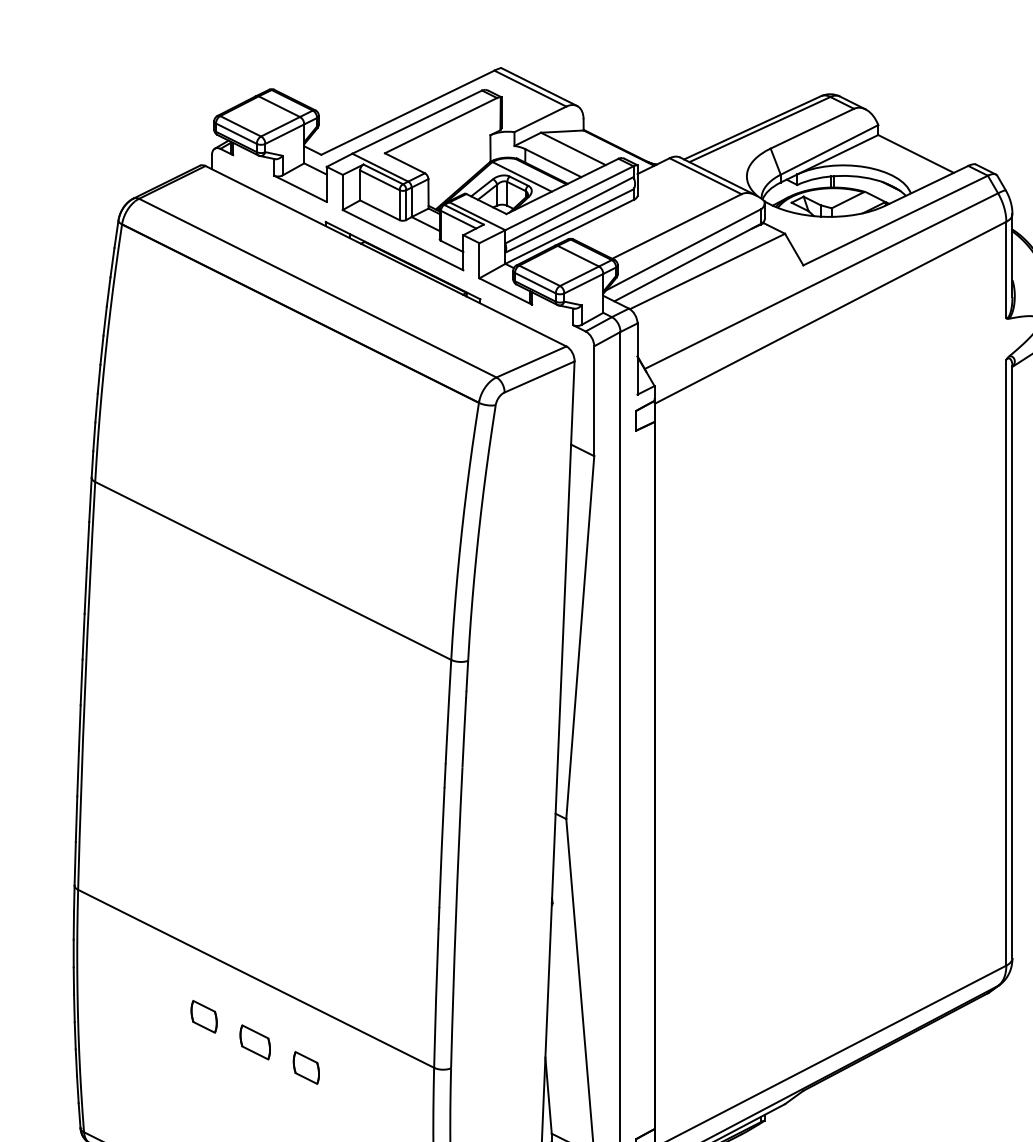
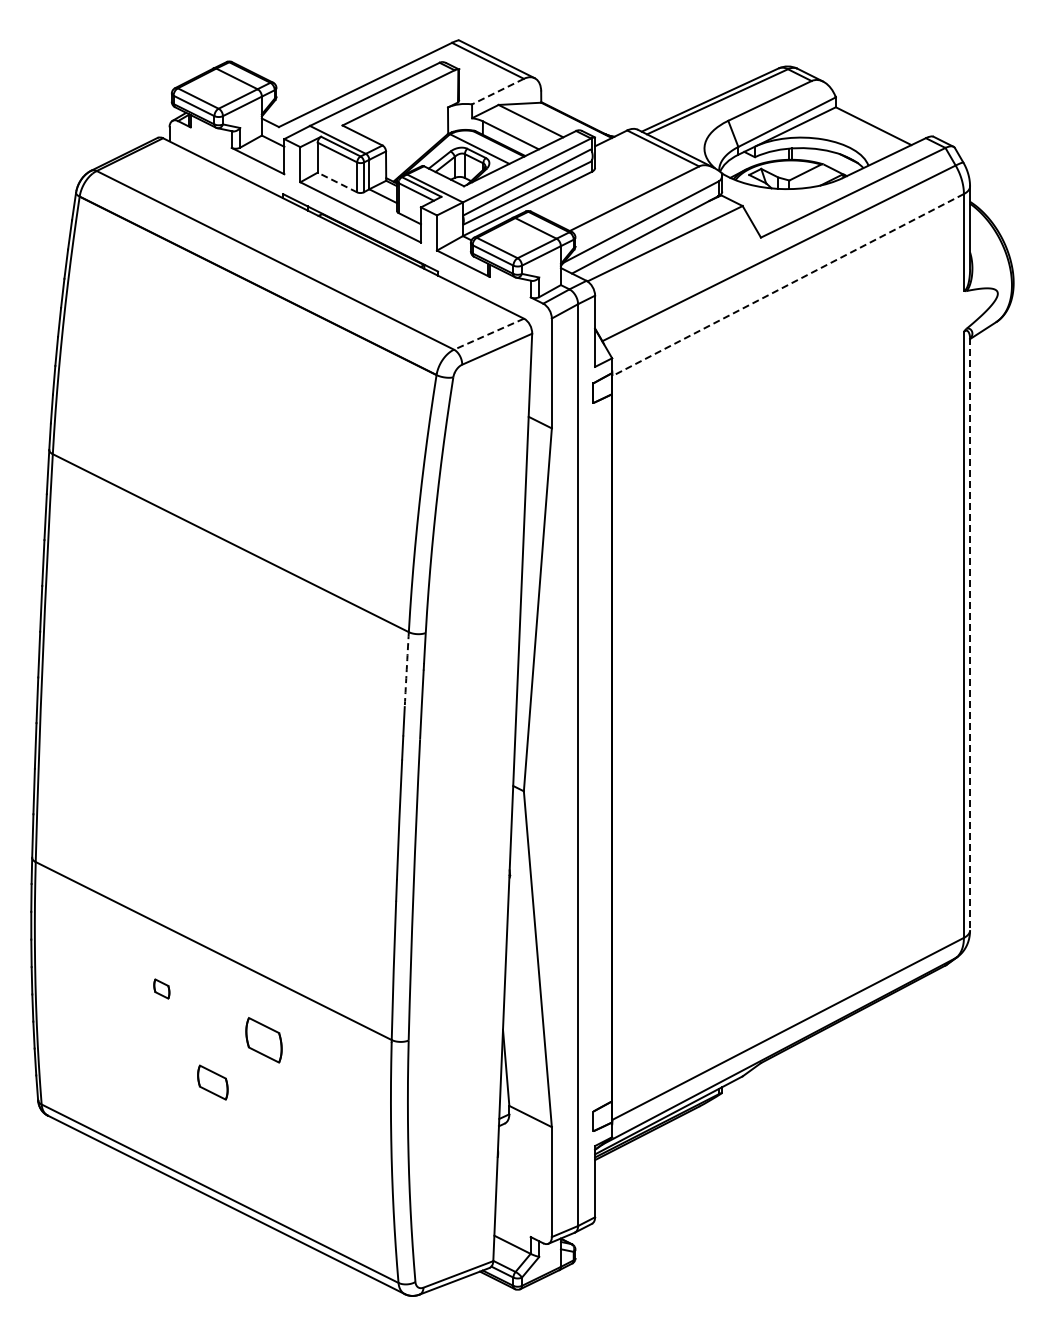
line: (540, 119) -> (498, 91), solid -> dashed
line: (379, 210) -> (337, 182), solid -> dashed
line: (830, 313) -> (788, 285), solid -> dashed
line: (530, 362) -> (488, 334), solid -> dashed
line: (1012, 662) -> (970, 634), solid -> dashed
arc: (448, 697) -> (406, 669), solid -> dashed
part: (203, 1016) -> (161, 988), size x0.6
part: (254, 1042) -> (212, 1082), moved
part: (305, 1067) -> (263, 1039), size x1.4

